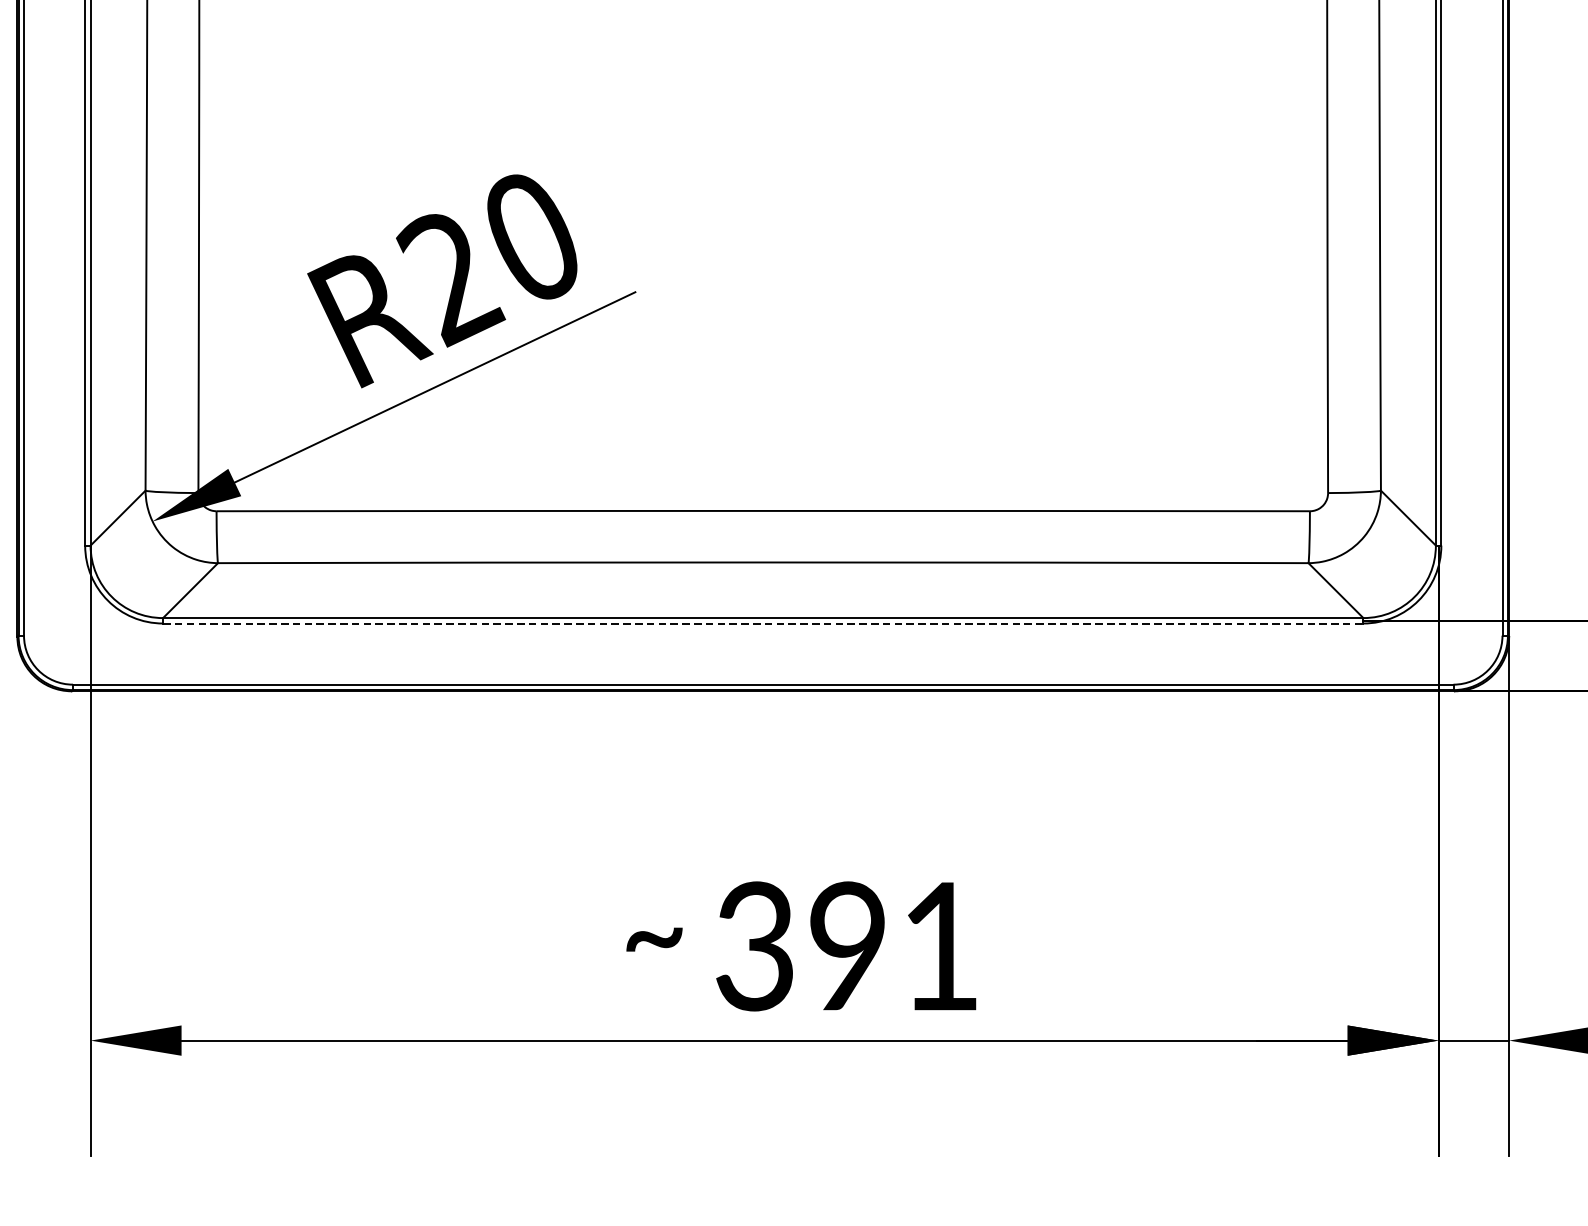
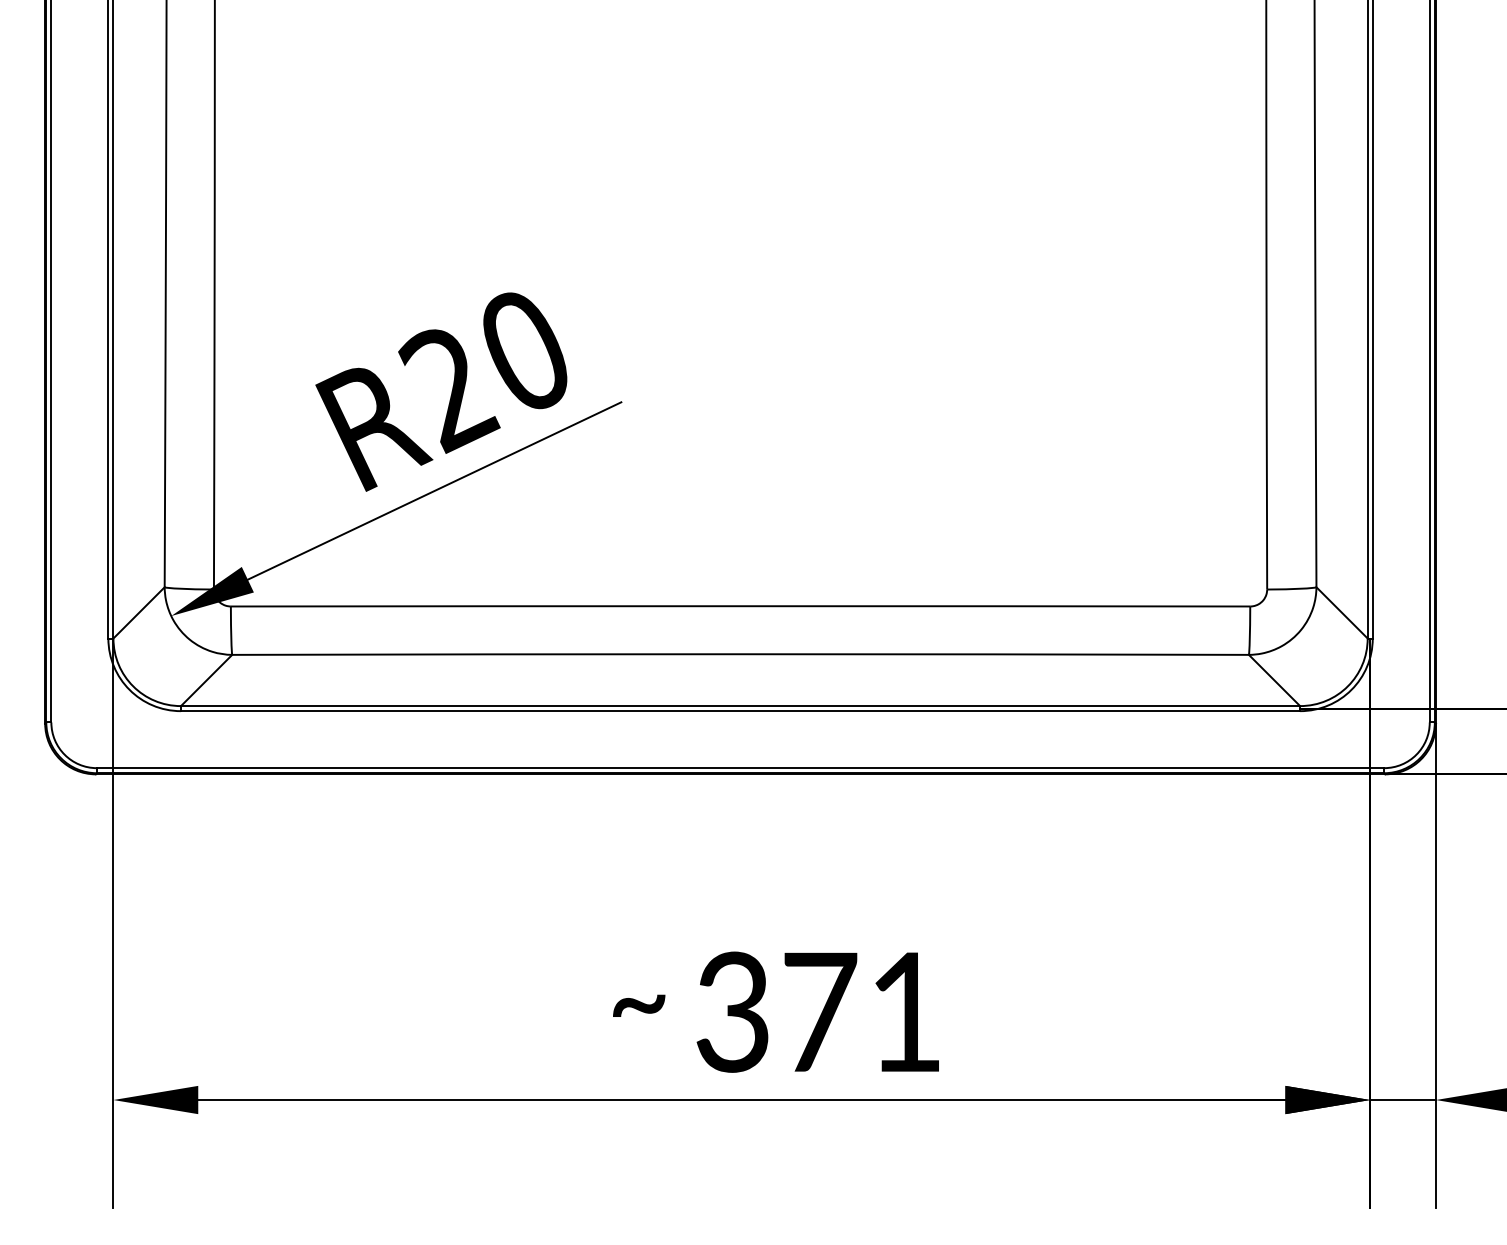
line: (763, 623) -> (740, 711), dashed -> solid
text: (848, 945) -> (820, 1011), 391 -> 371

